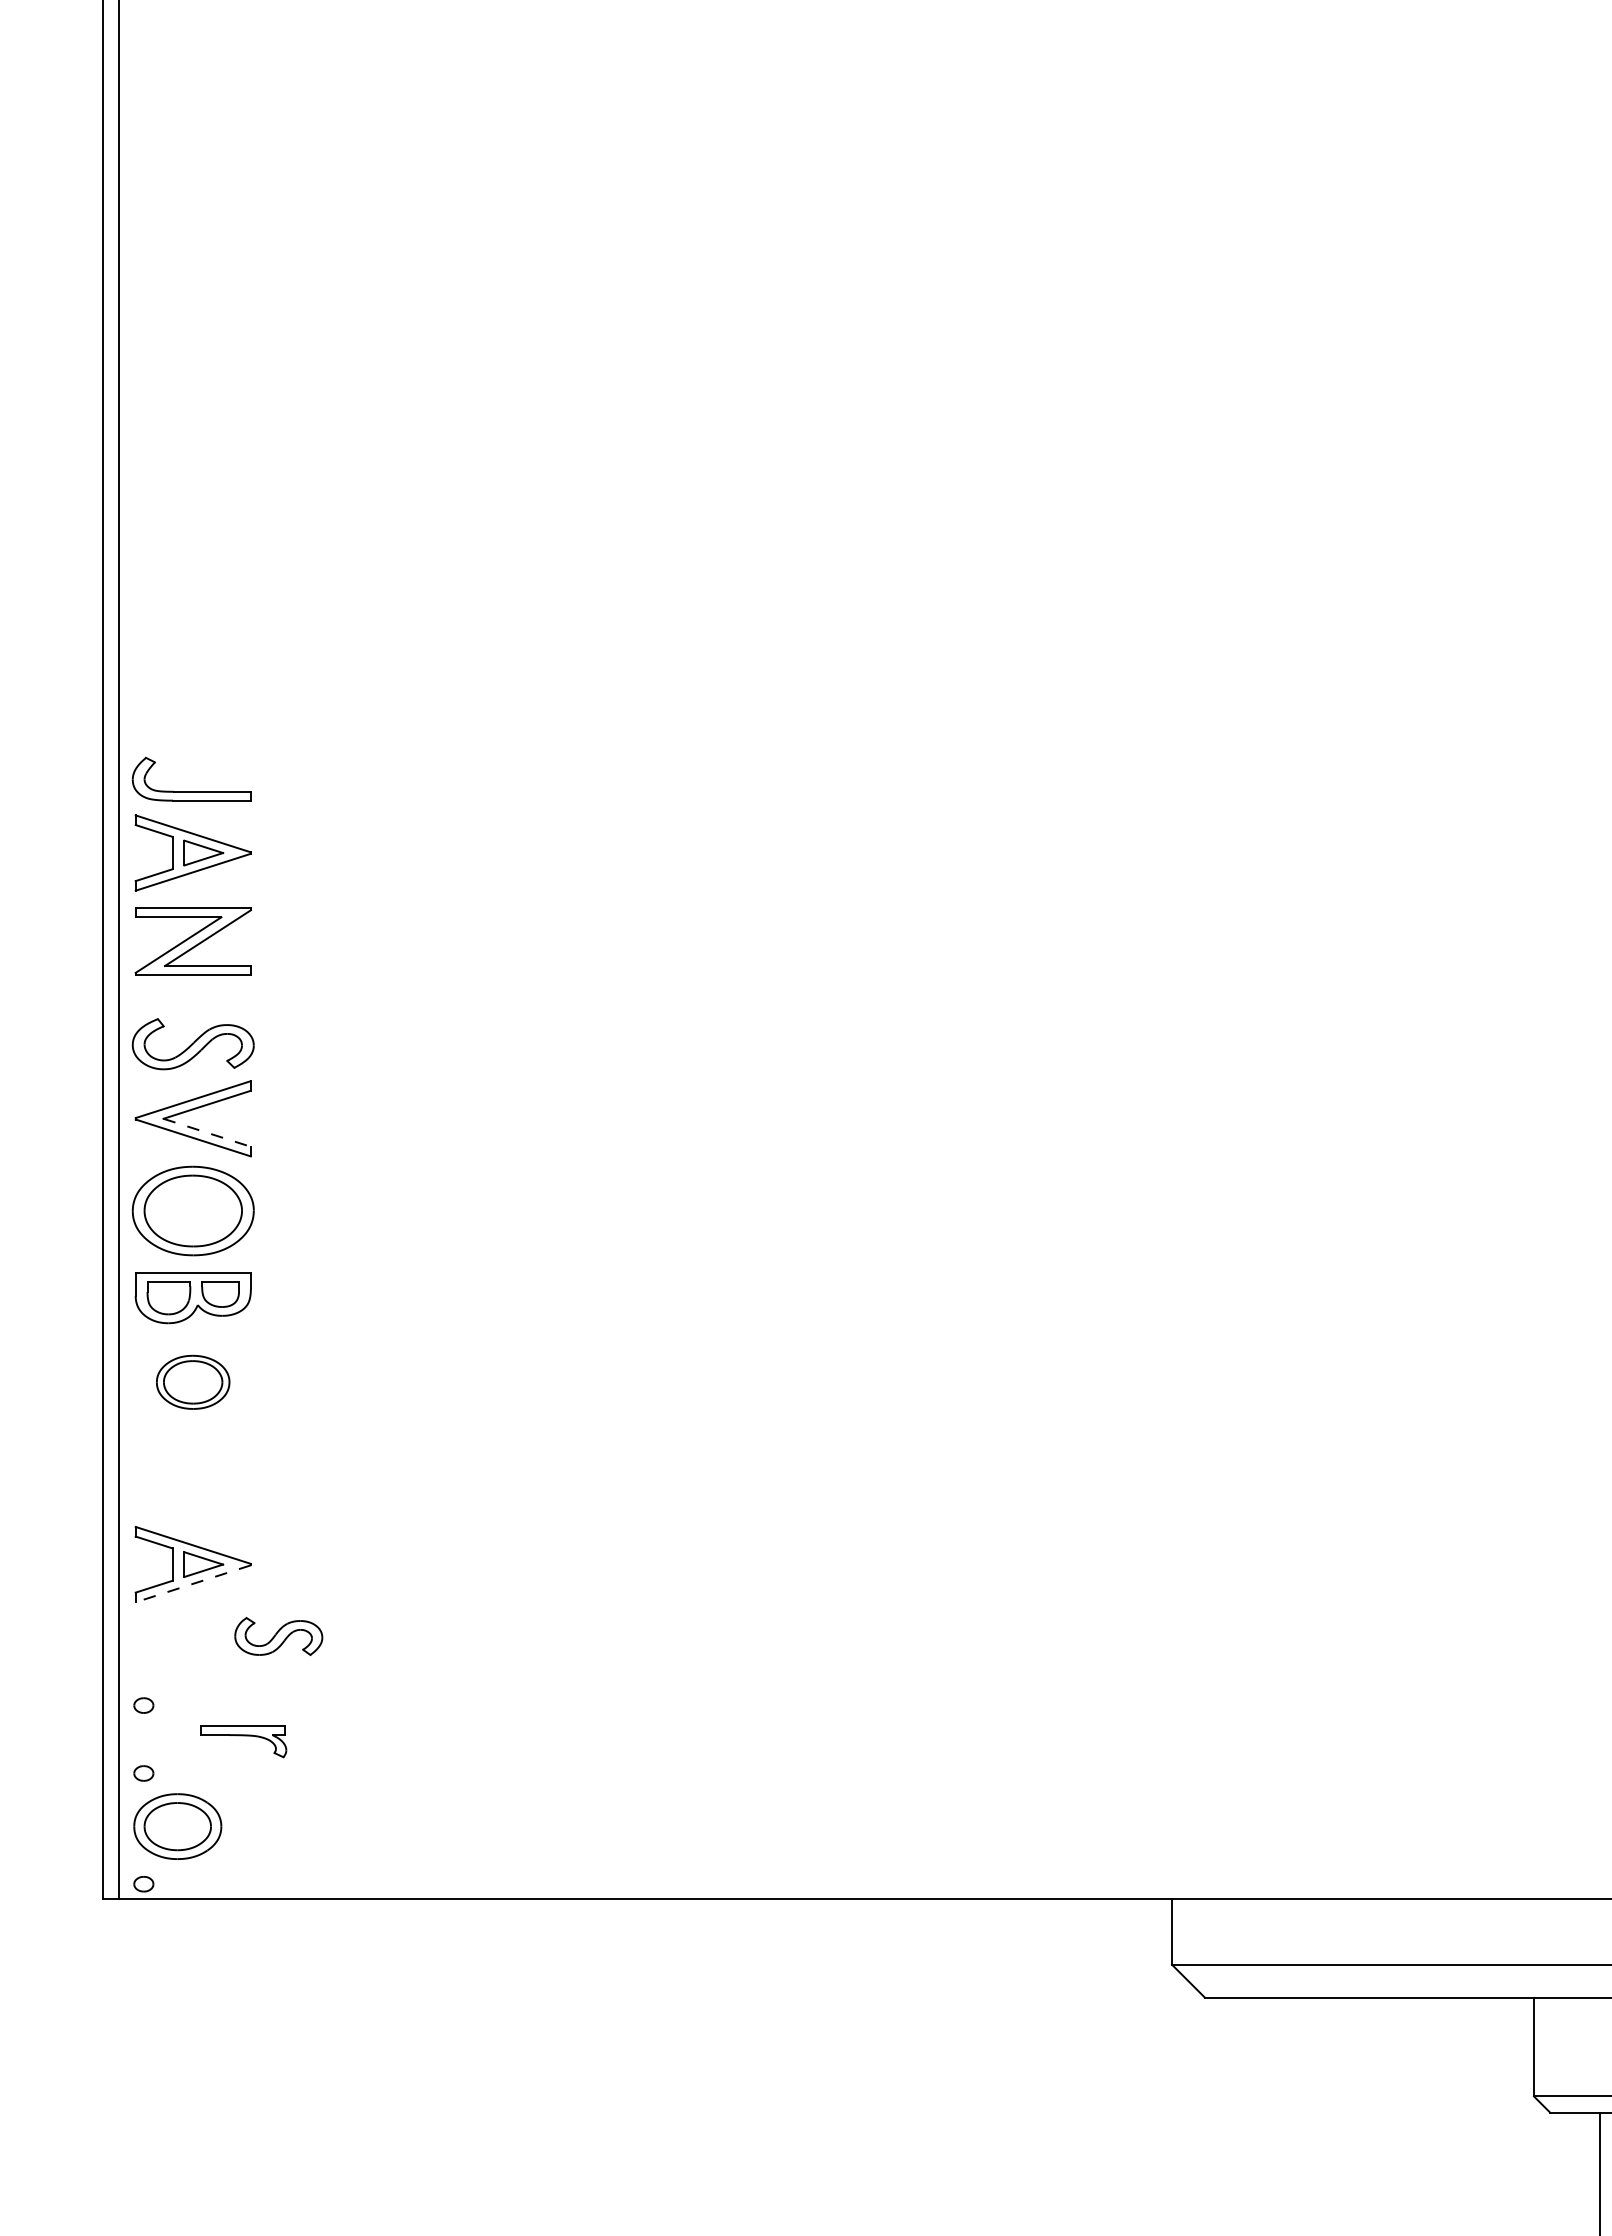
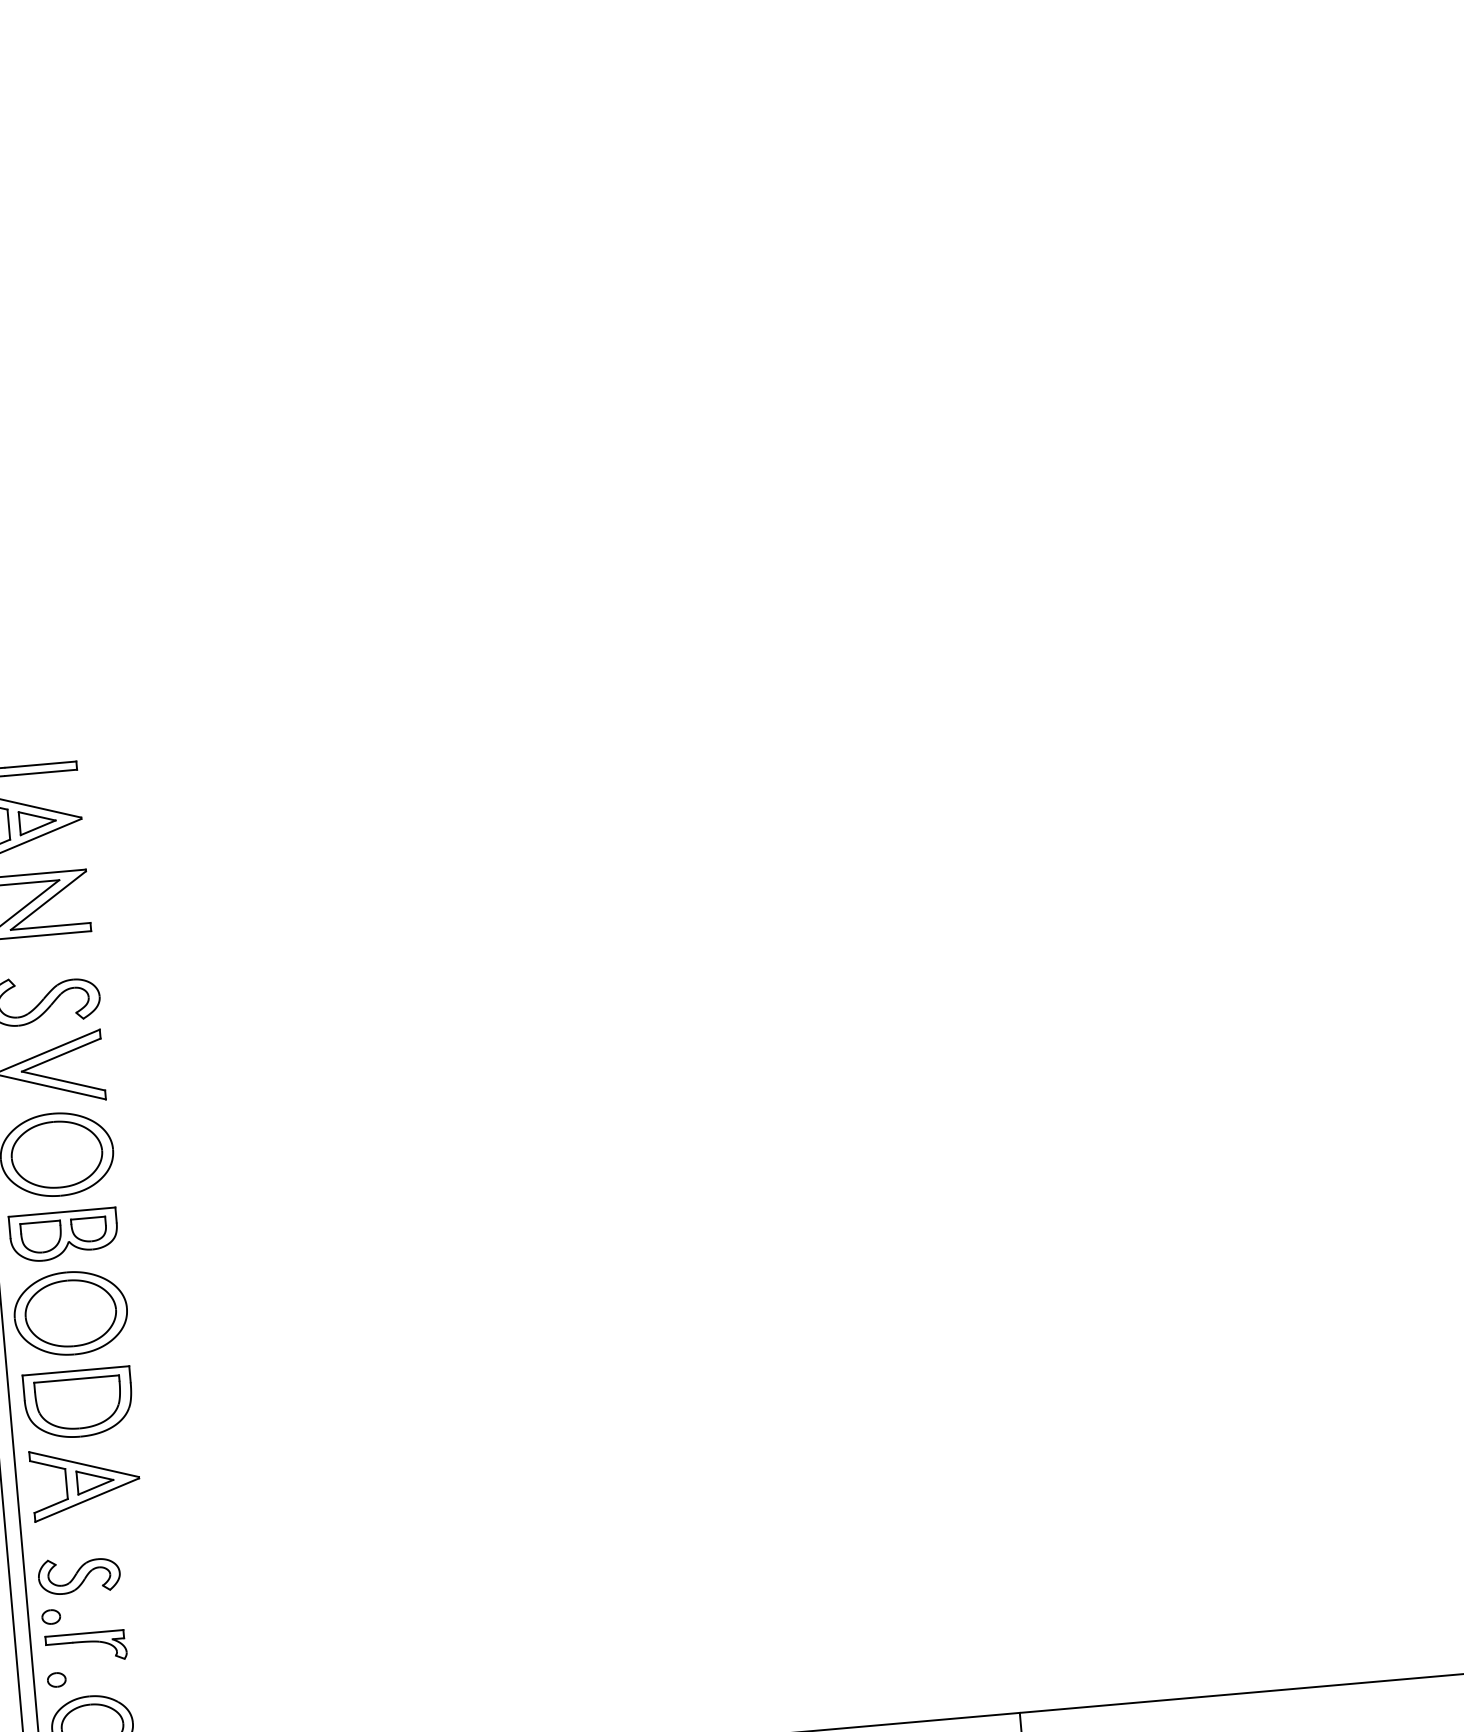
line: (207, 1132) -> (63, 1080), dashed -> solid
part: (192, 1382) -> (70, 1313), size x1.67
part: (192, 1479) -> (78, 1403), added
line: (192, 1583) -> (86, 1499), dashed -> solid
part: (278, 1636) -> (79, 1575), moved
part: (243, 1741) -> (86, 1647), moved

